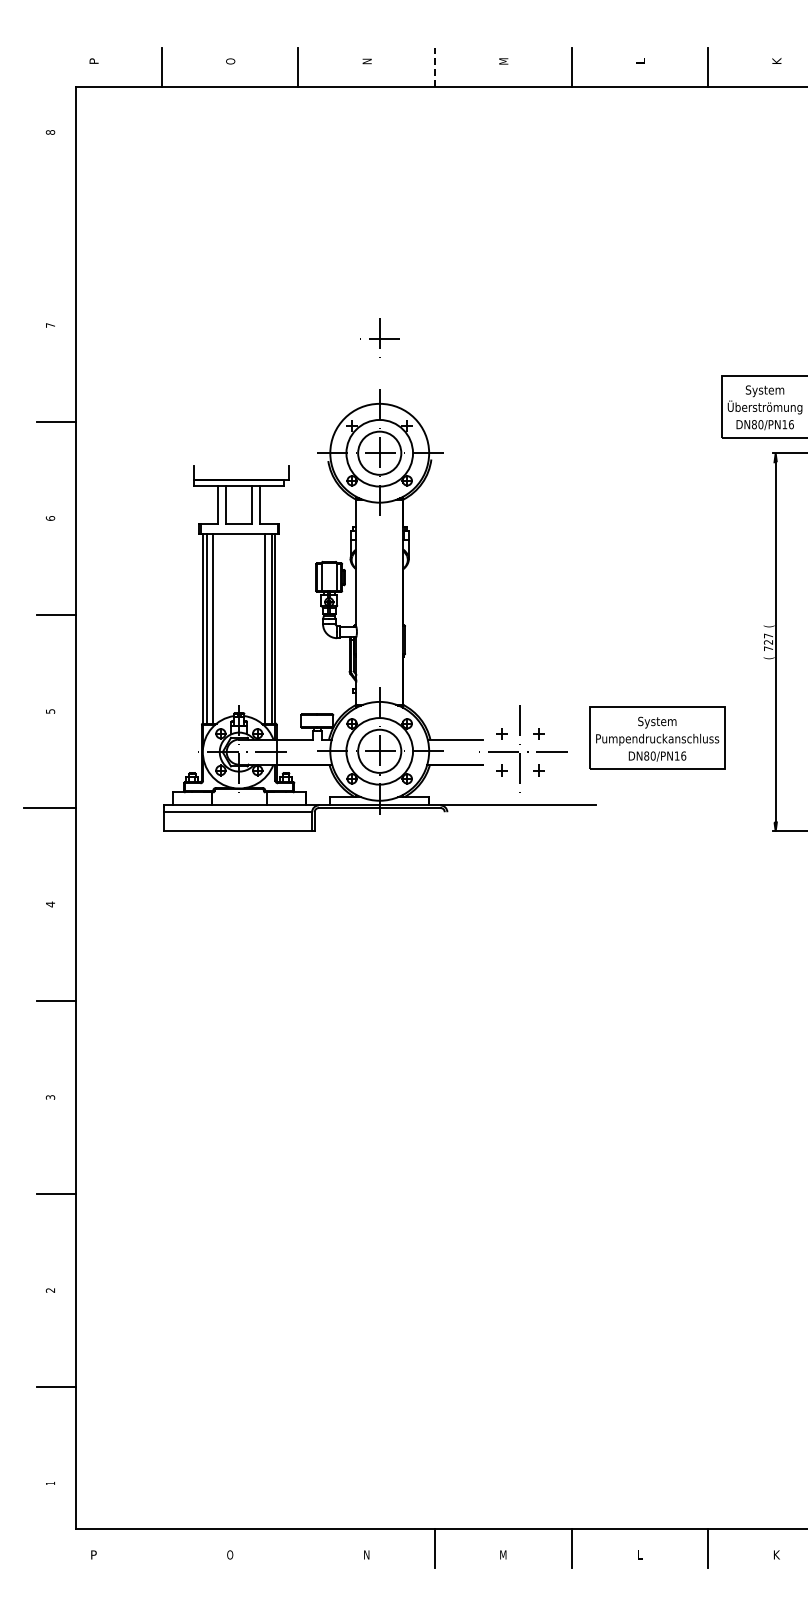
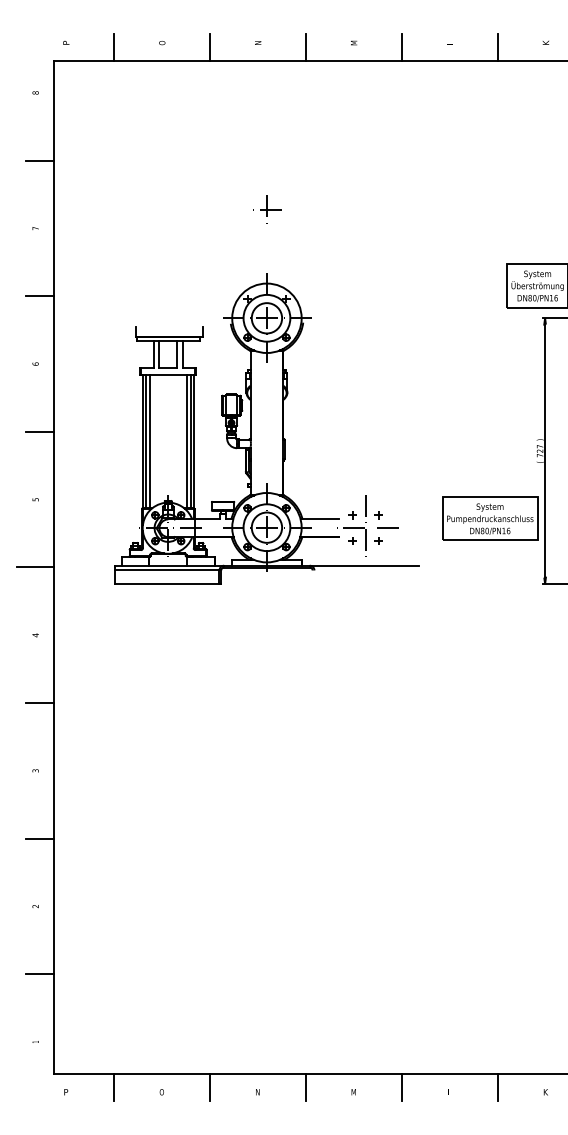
line: (435, 67) -> (306, 47), dashed -> solid
line: (56, 228) -> (39, 160), added
part: (379, 337) -> (266, 208), moved
text: (768, 626) -> (540, 439), ( -> )
part: (657, 737) -> (490, 517), moved
line: (161, 1547) -> (113, 1086), added
line: (298, 1547) -> (209, 1086), added

